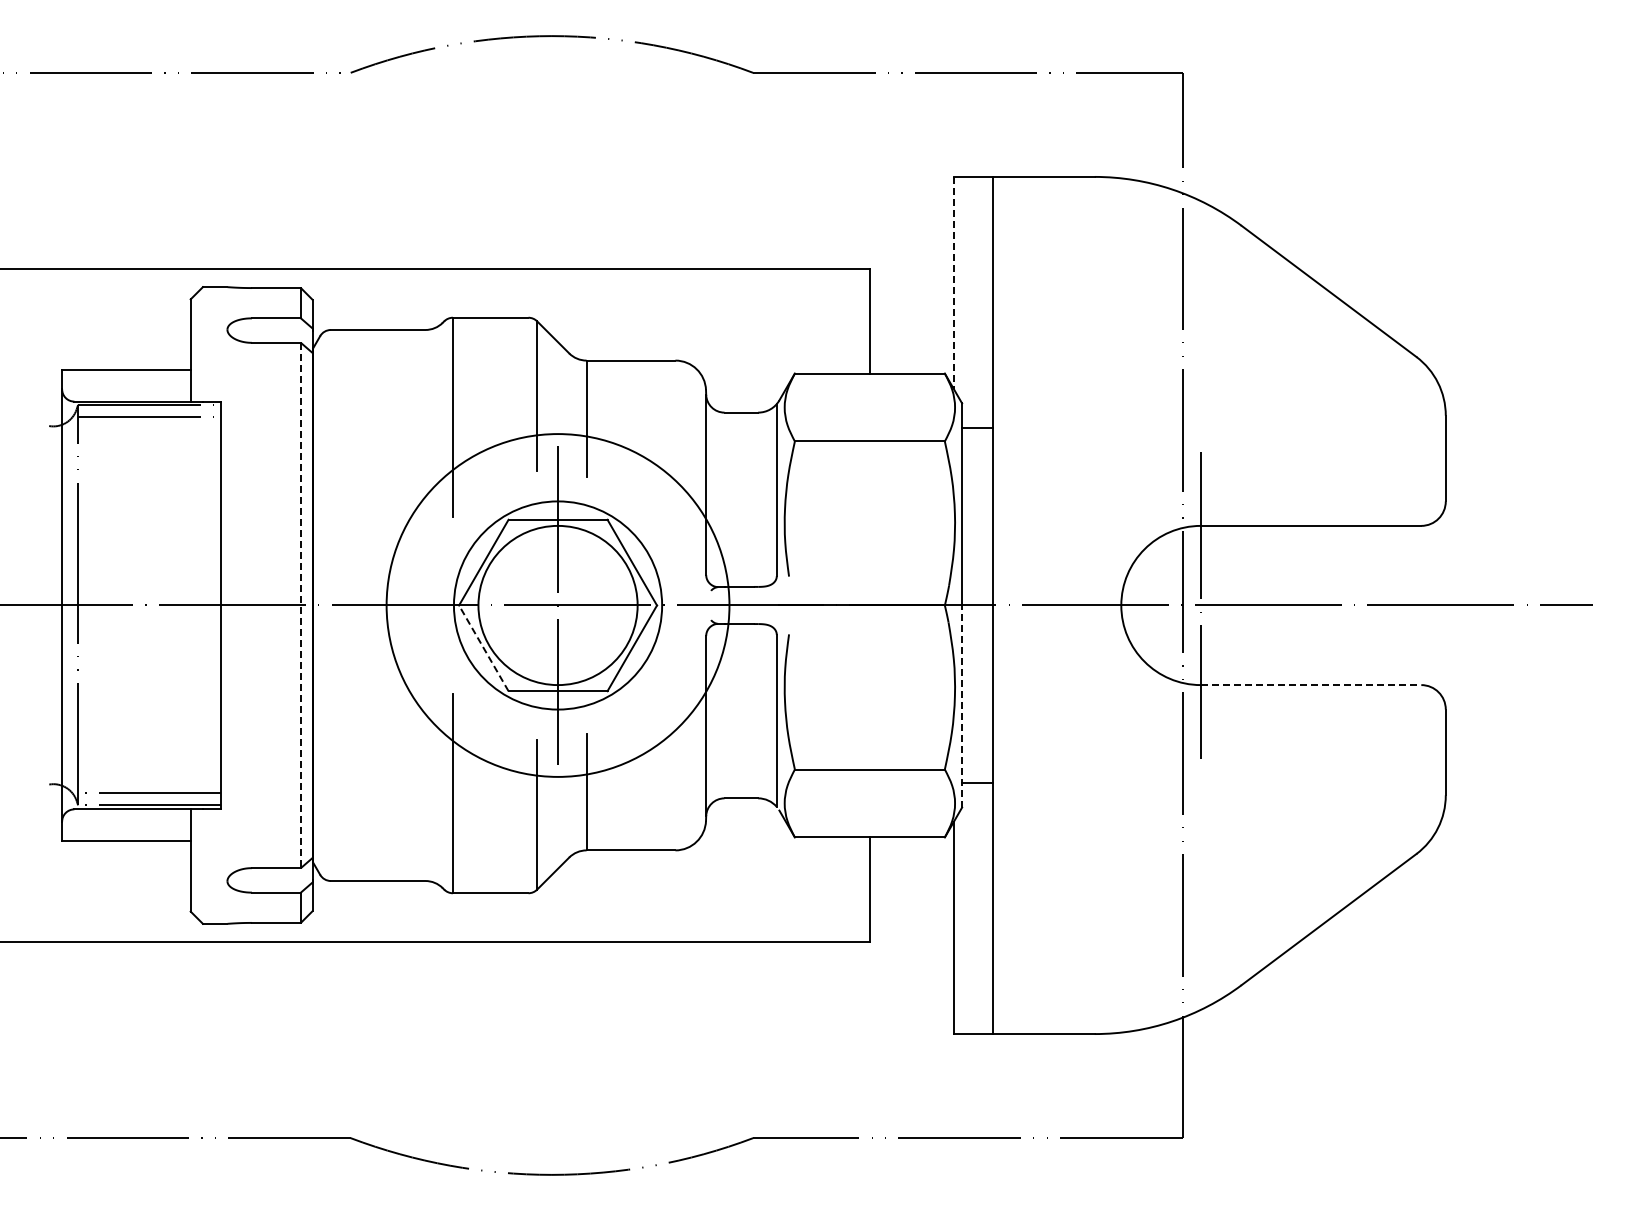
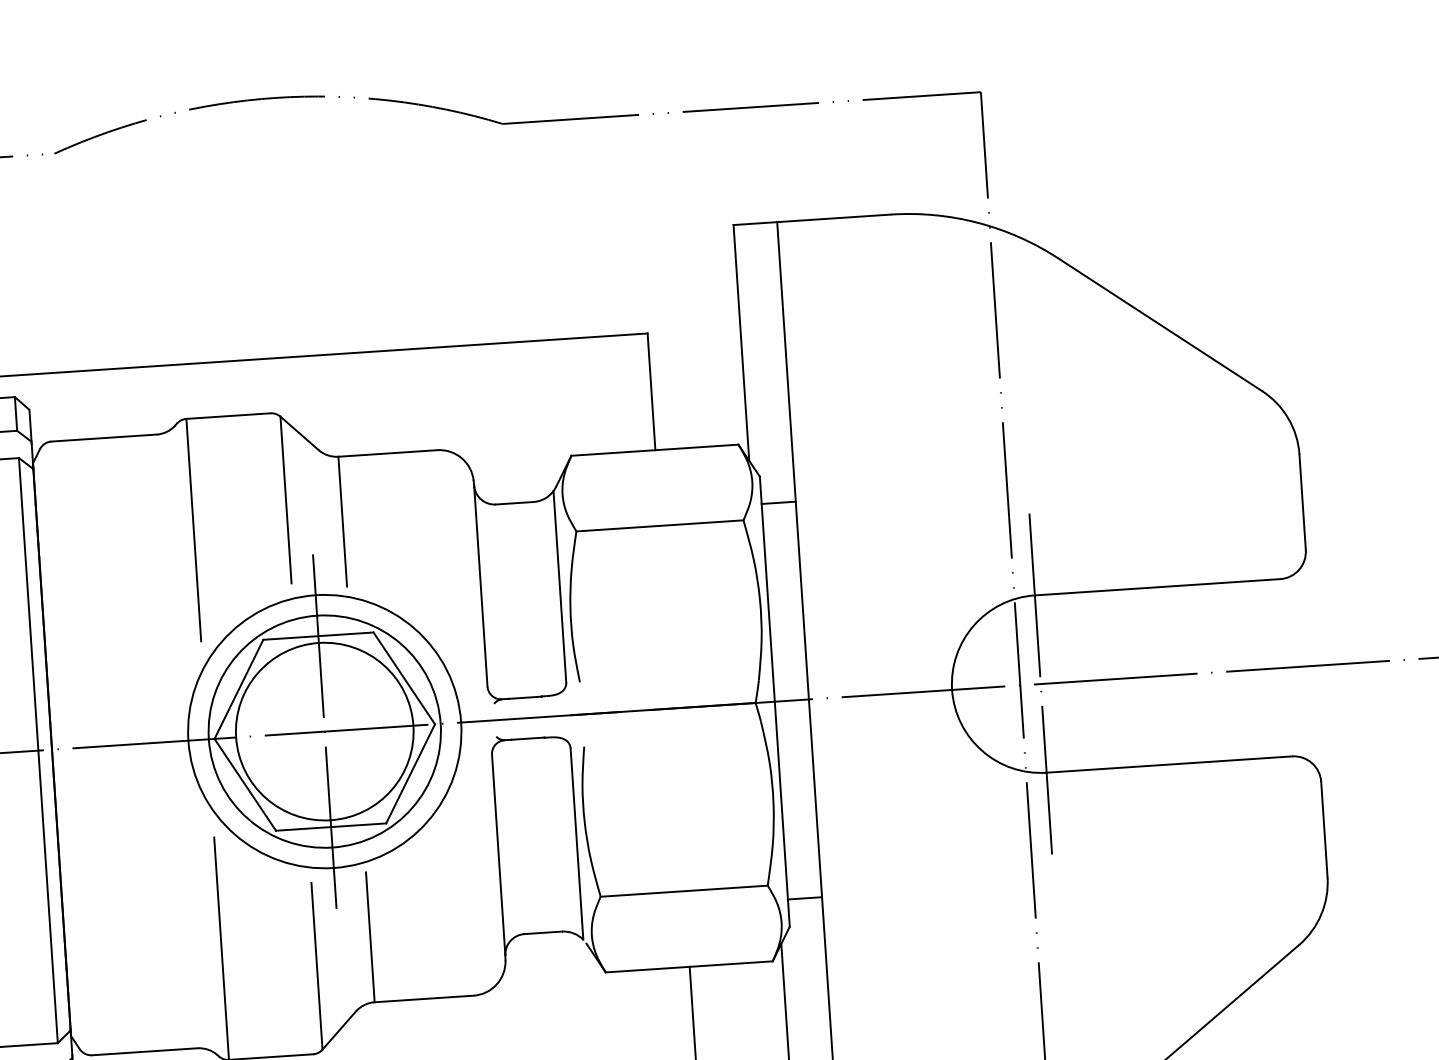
line: (953, 282) -> (741, 342), dashed -> solid
line: (300, 605) -> (37, 750), dashed -> solid
circle: (557, 605) -> (324, 731), size x0.71
line: (483, 647) -> (244, 783), dashed -> solid
line: (1311, 685) -> (1169, 764), dashed -> solid
line: (962, 706) -> (782, 814), dashed -> solid

